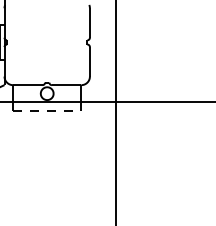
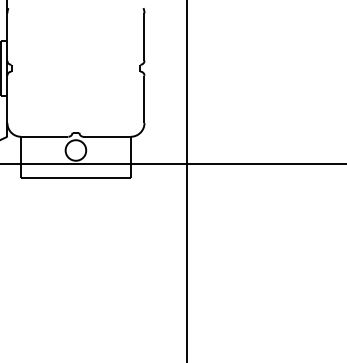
line: (47, 110) -> (76, 177), dashed -> solid

